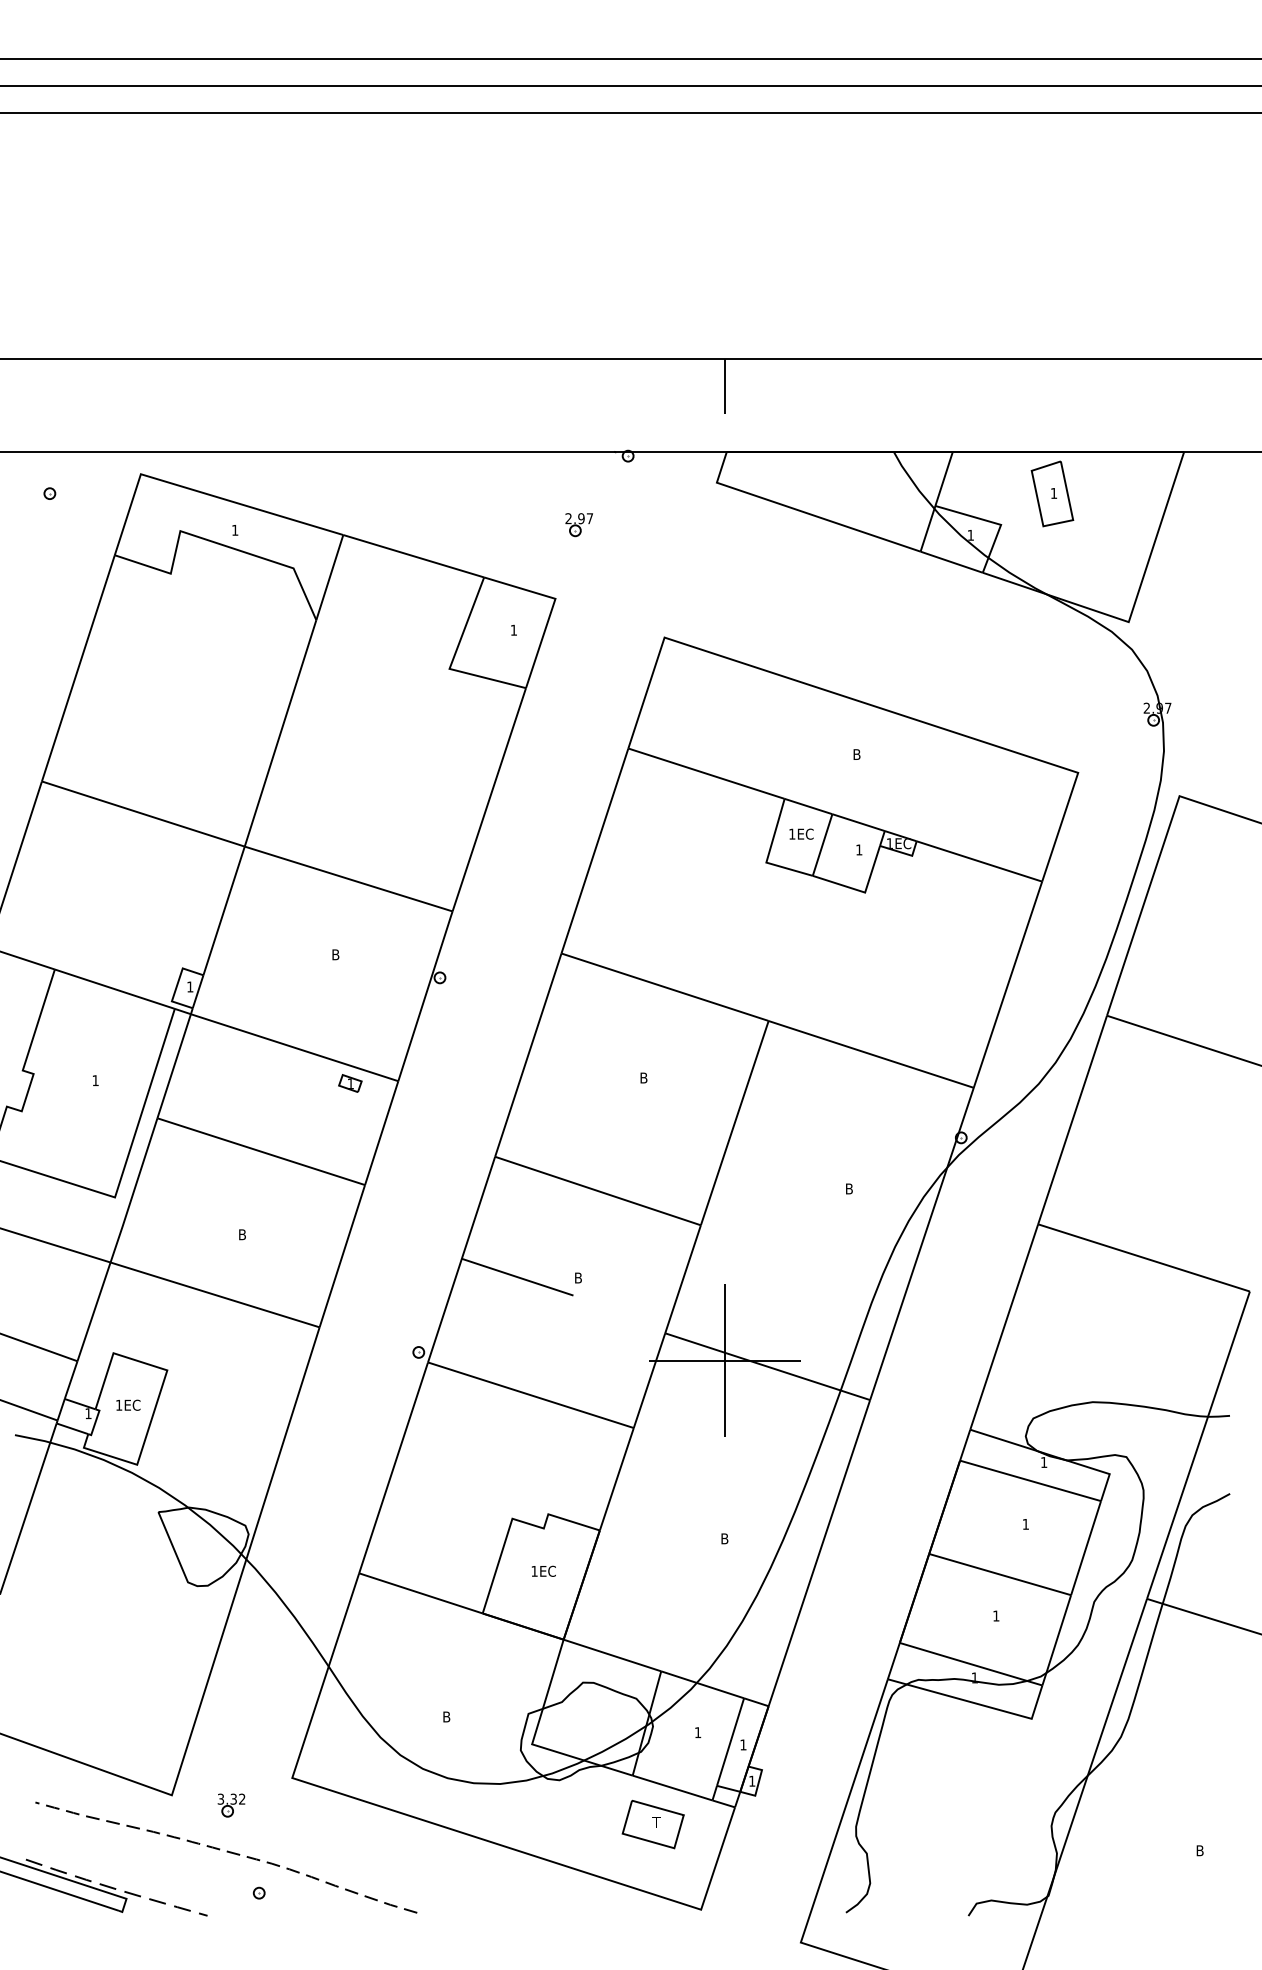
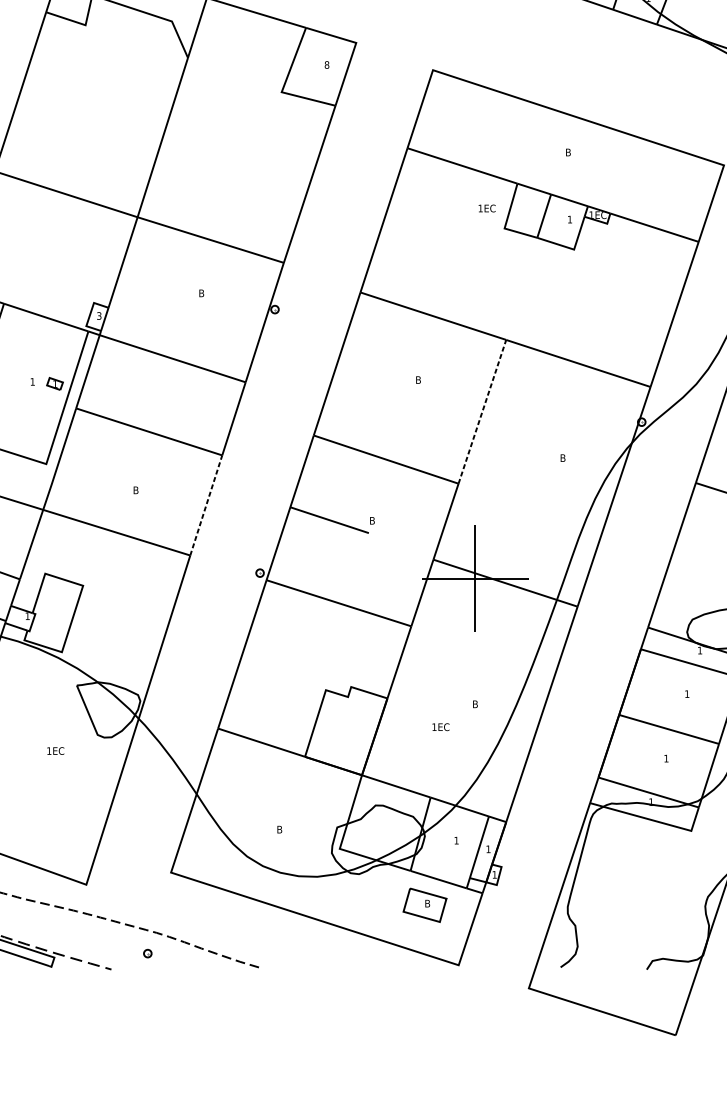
text: (513, 629) -> (326, 64), 1 -> 8
text: (801, 833) -> (487, 208), moved
text: (190, 986) -> (99, 315), 1 -> 3
part: (350, 1083) -> (55, 383), moved
line: (734, 1123) -> (482, 412), solid -> dashed
line: (342, 1256) -> (206, 505), solid -> dashed
text: (128, 1404) -> (55, 750), moved
text: (543, 1570) -> (440, 726), moved
part: (231, 1805) -> (128, 891), removed
text: (656, 1821) -> (427, 903), T -> B

